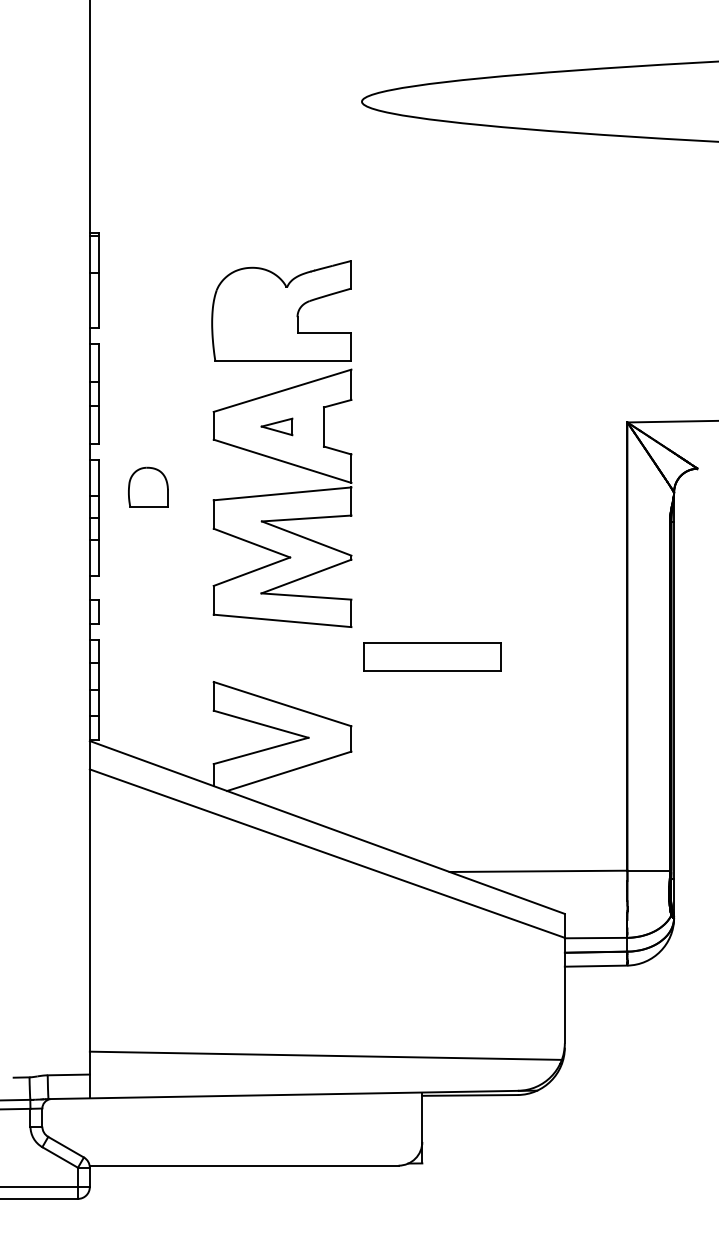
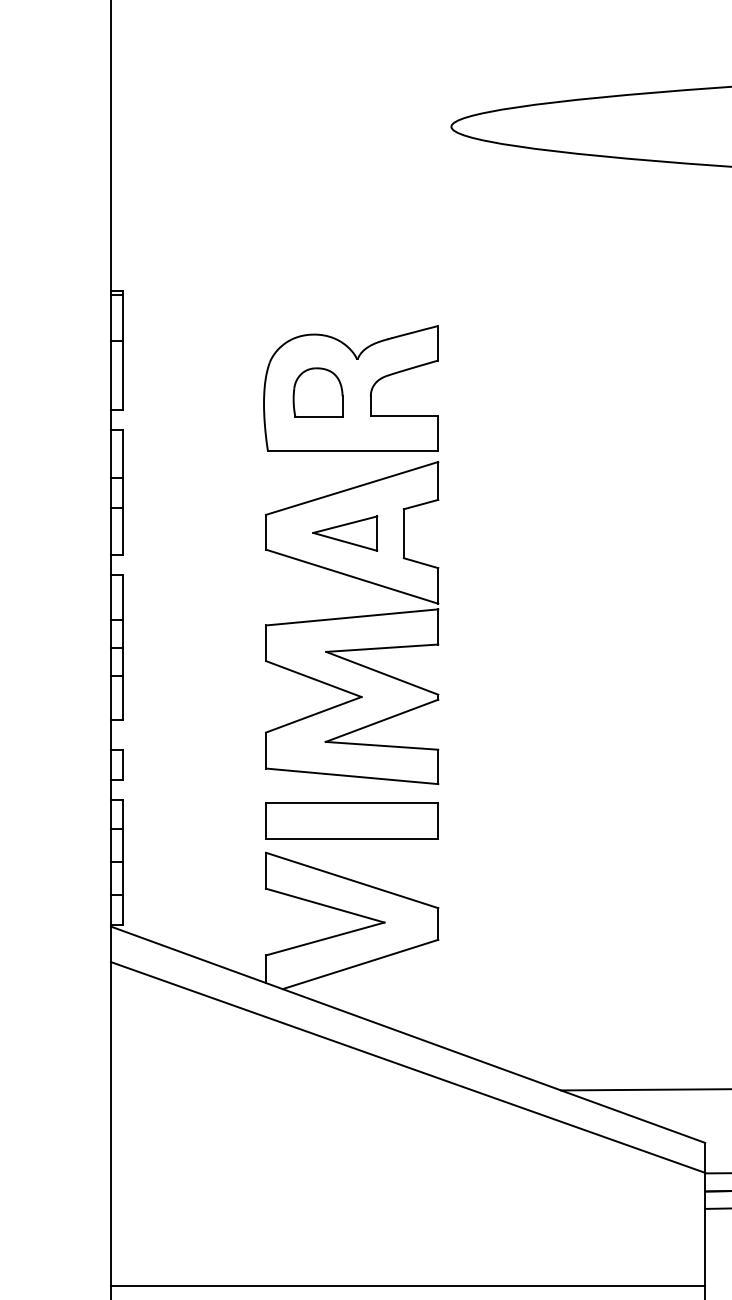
part: (276, 426) -> (344, 533), size x1.67
part: (148, 486) -> (318, 391), moved
part: (432, 656) -> (352, 820), moved
line: (326, 1027) -> (407, 1284), added

